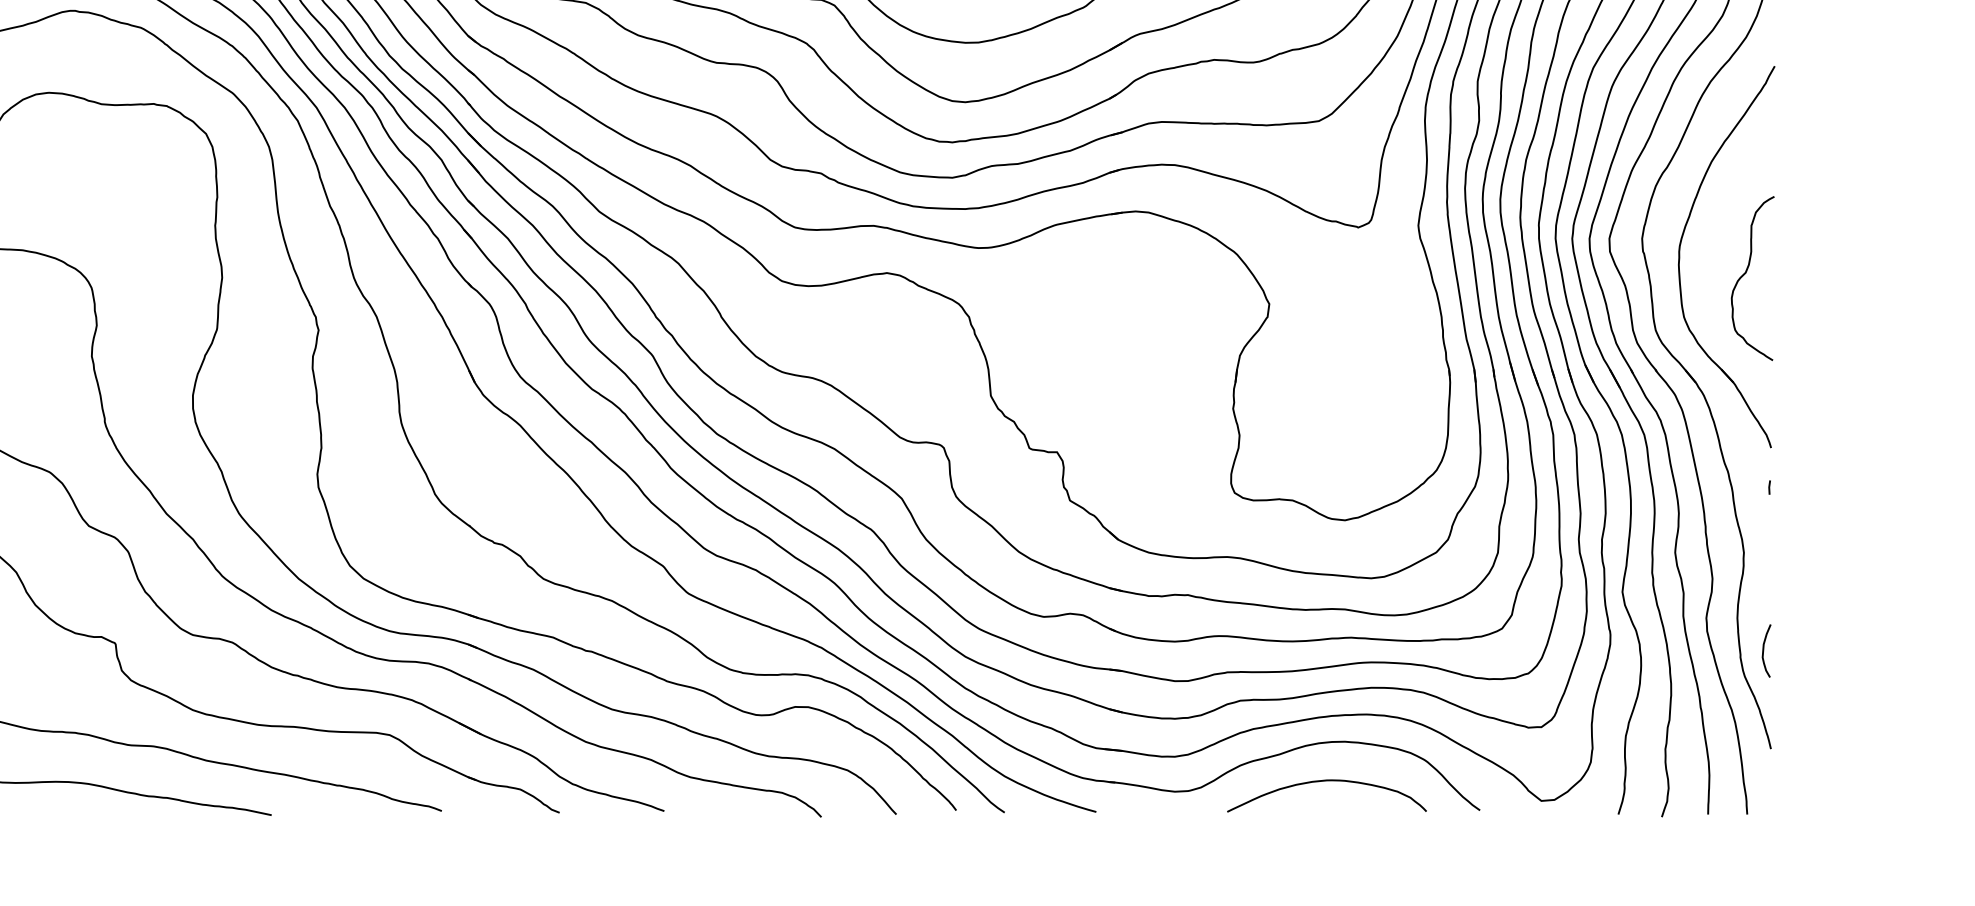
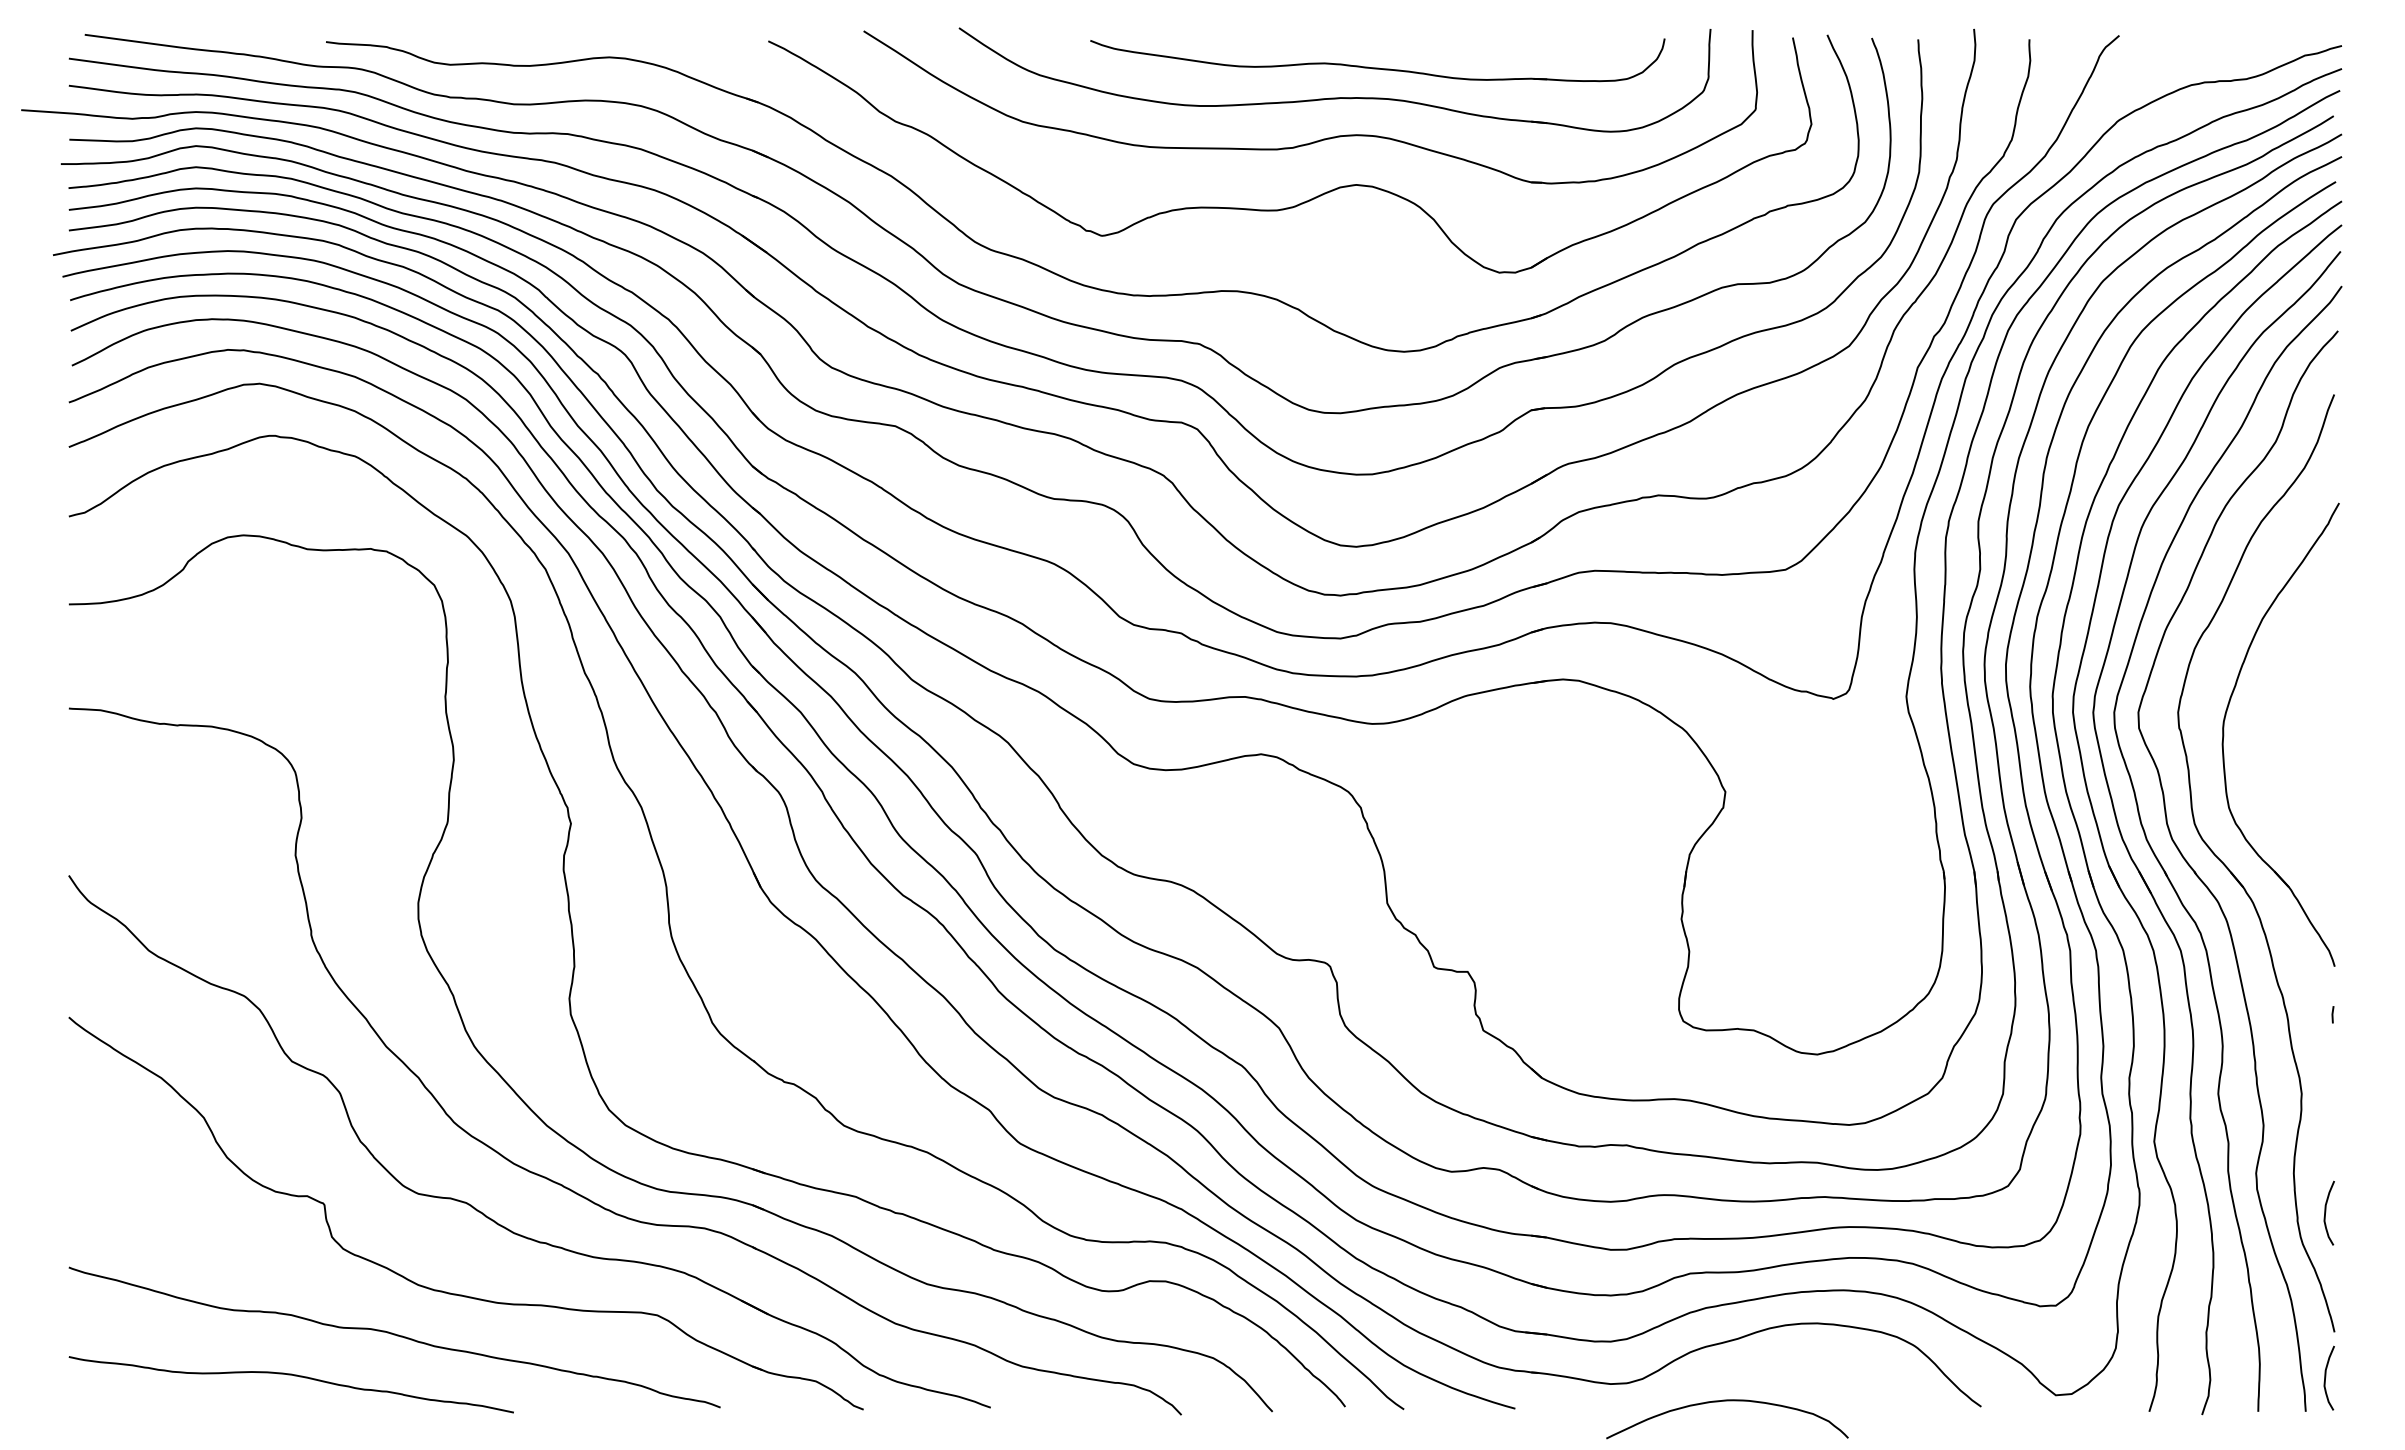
curve: (1746, 273) -> (2304, 754), removed
curve: (1327, 781) -> (1727, 1401), moved
curve: (1764, 786) -> (2326, 1377), added

